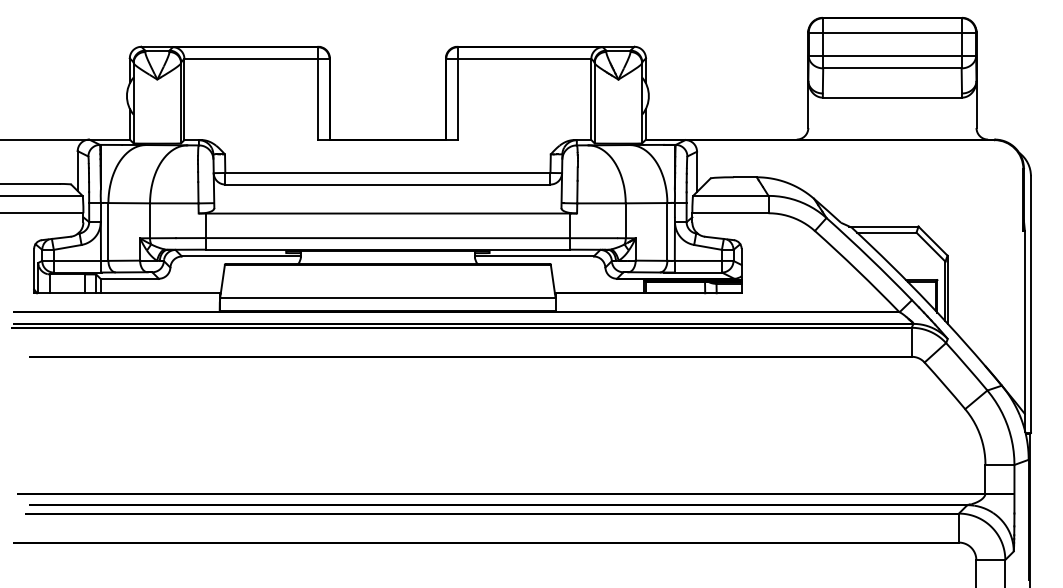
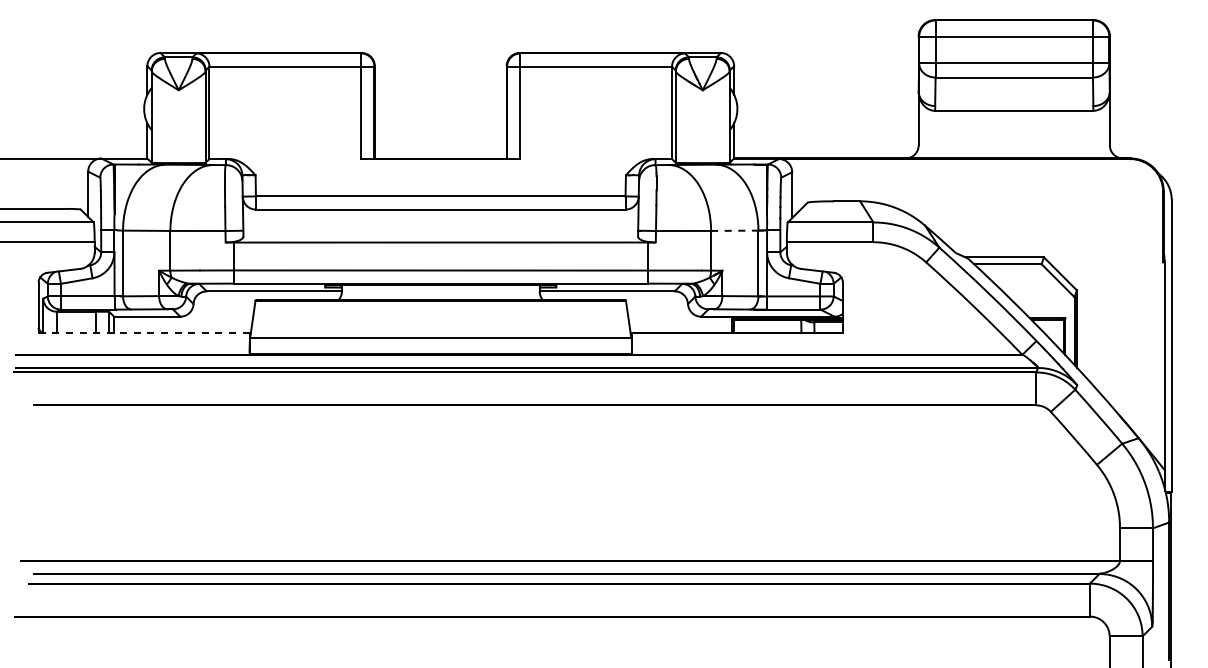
line: (646, 202) -> (734, 230), solid -> dashed
line: (126, 293) -> (143, 333), solid -> dashed

